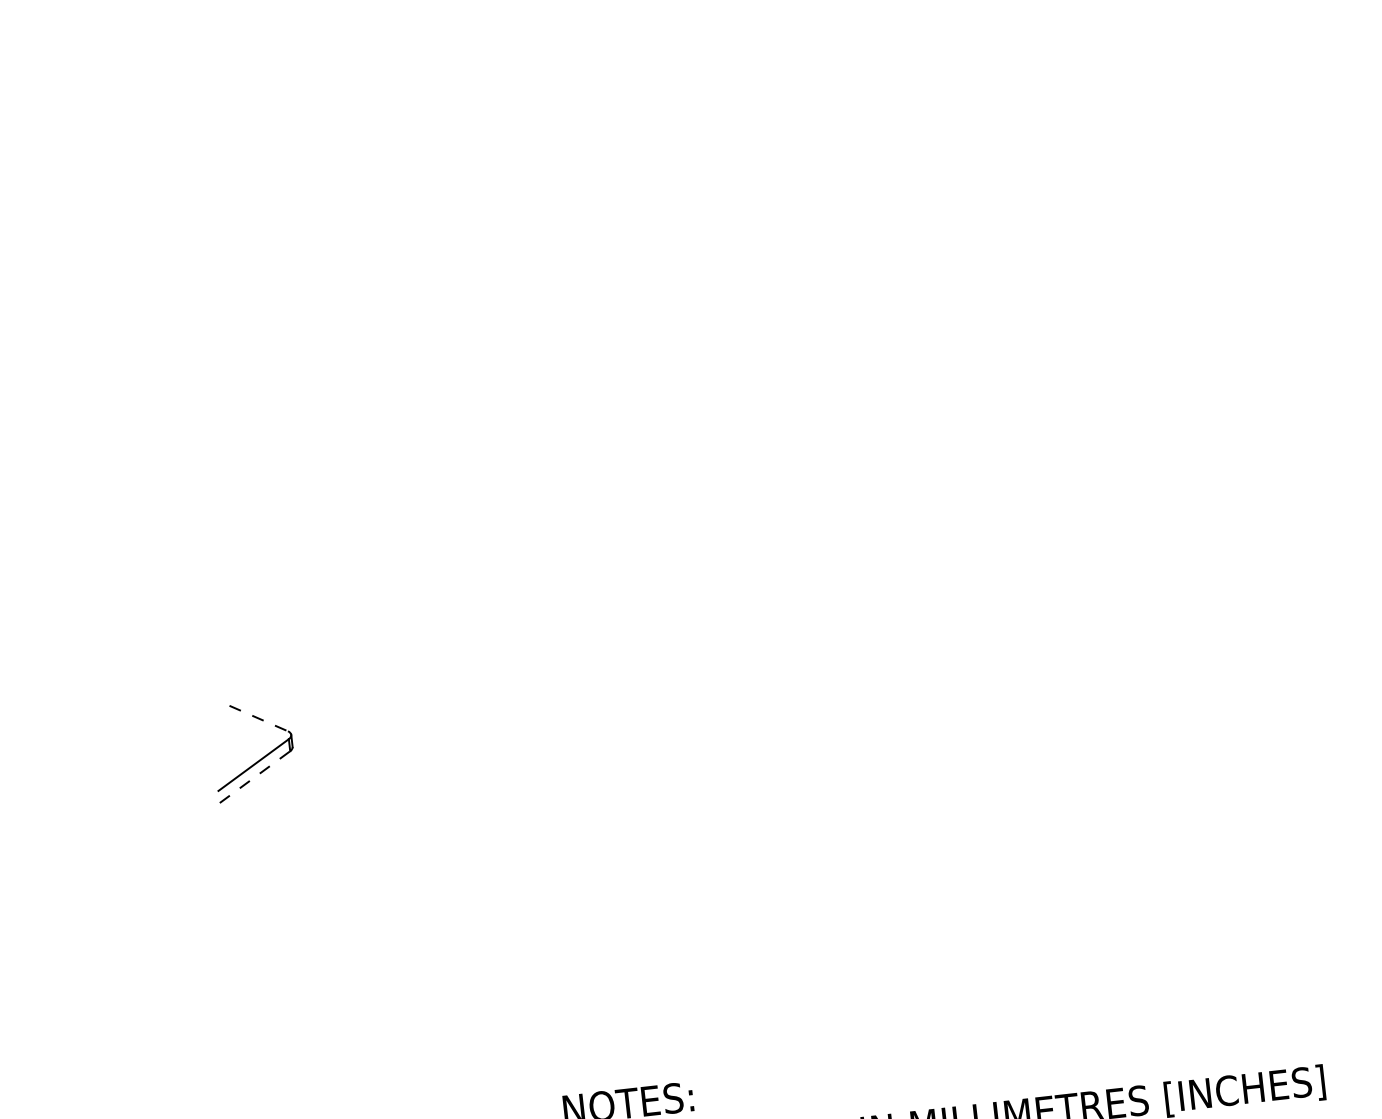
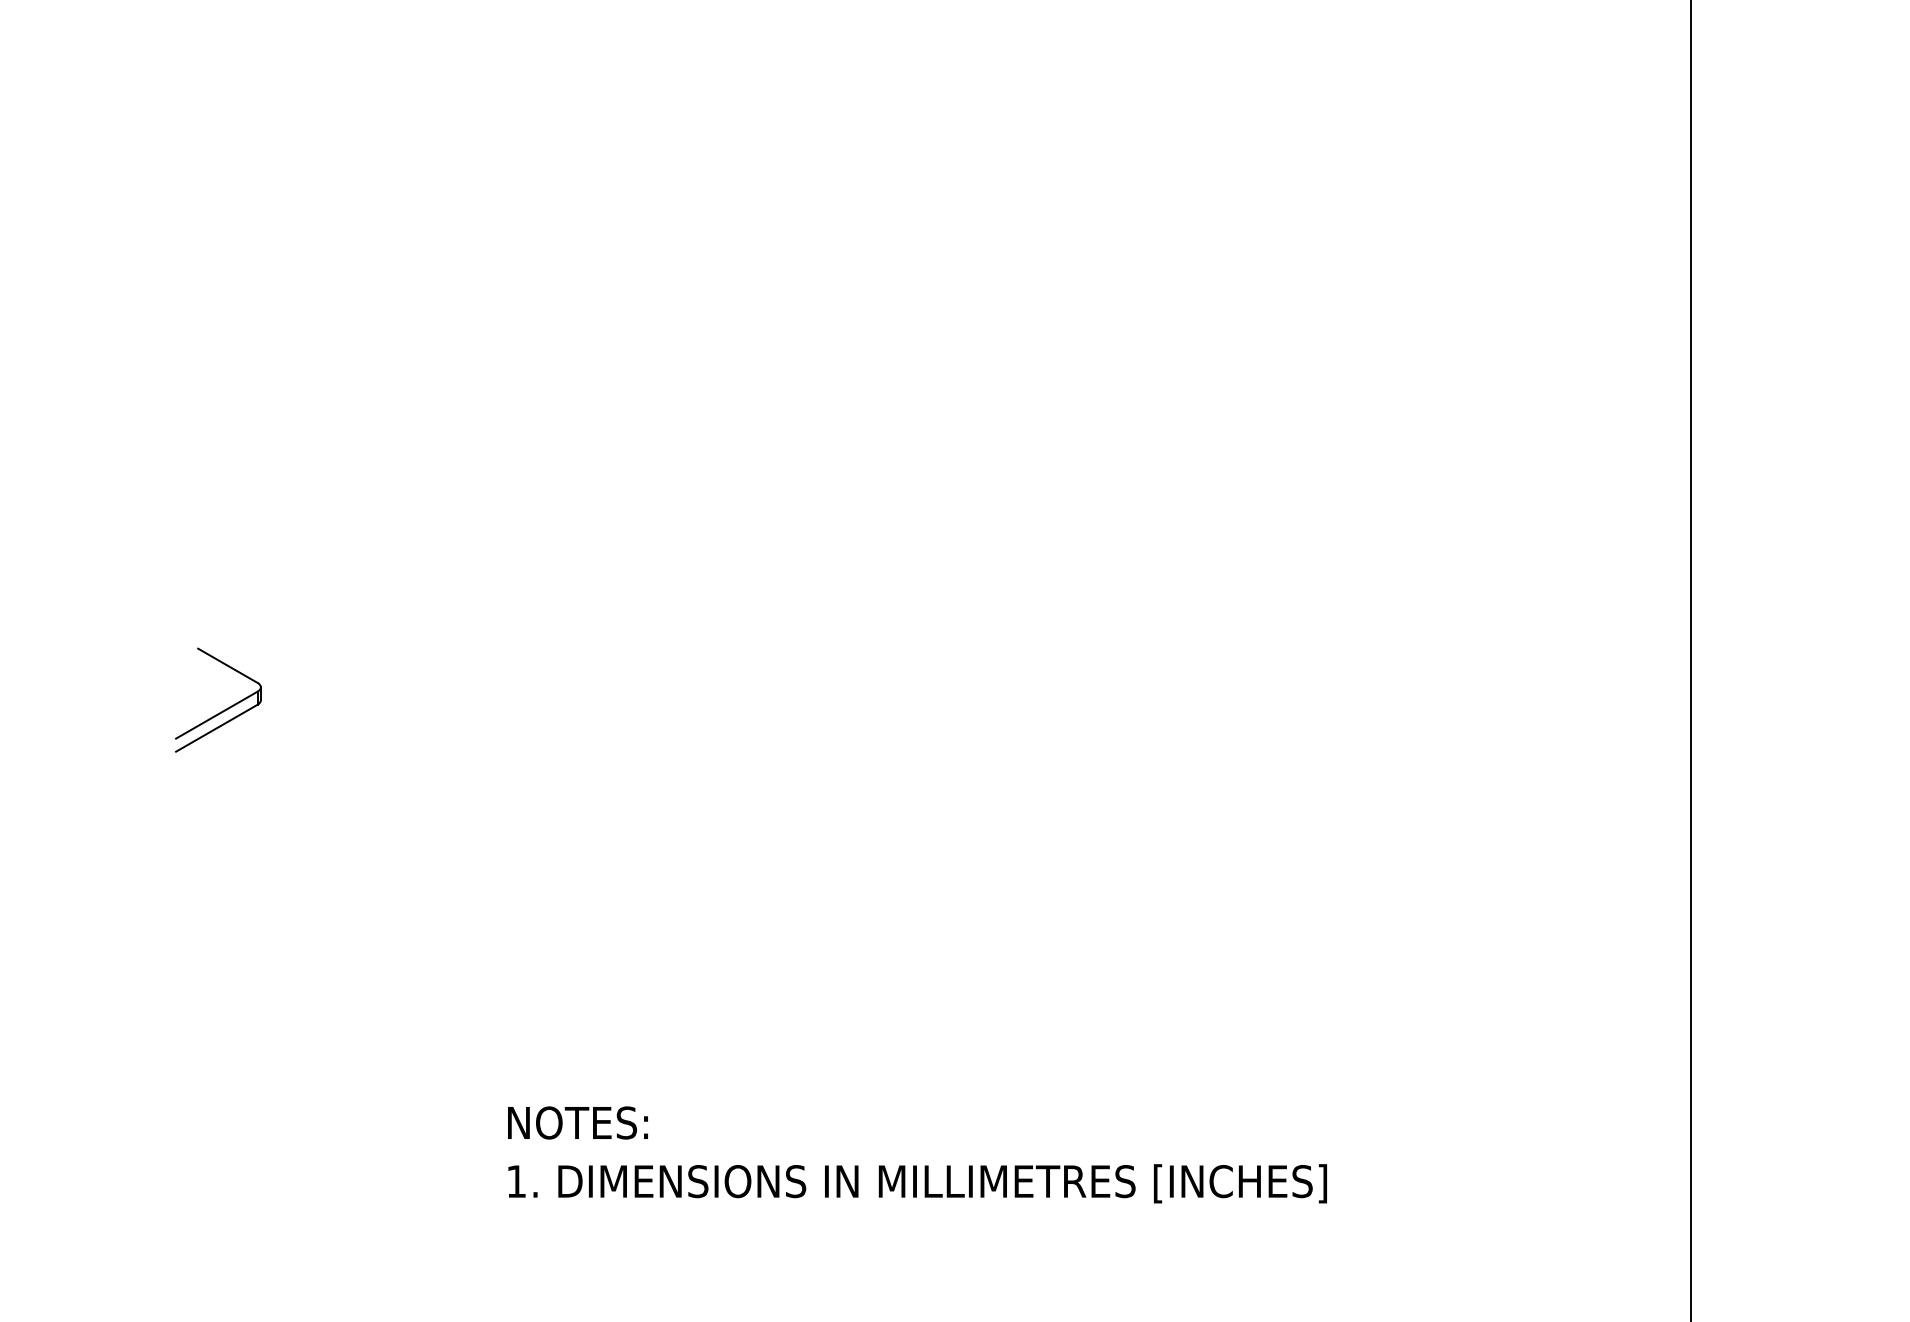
line: (259, 719) -> (228, 666), dashed -> solid
line: (255, 776) -> (217, 727), dashed -> solid

